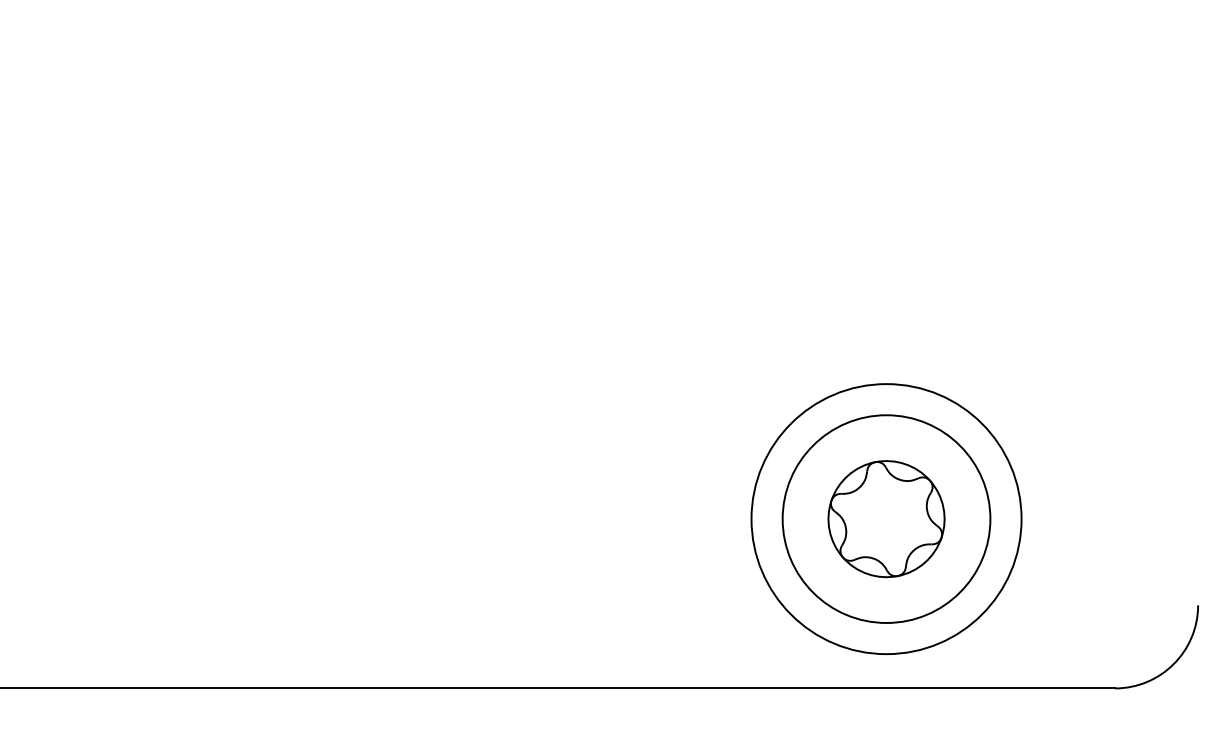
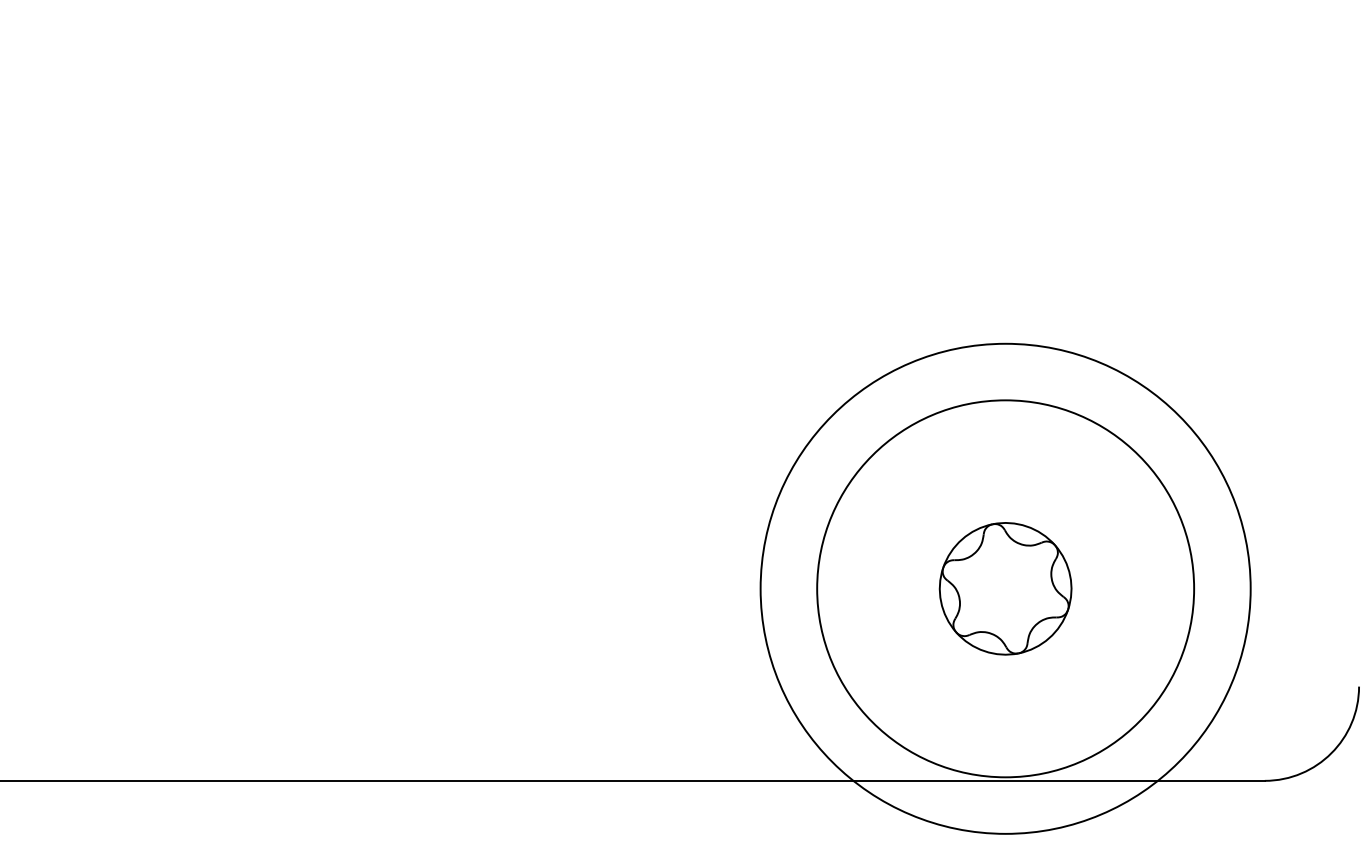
circle: (886, 518) -> (1005, 588), size x1.6
circle: (886, 519) -> (1005, 589), size x1.6

